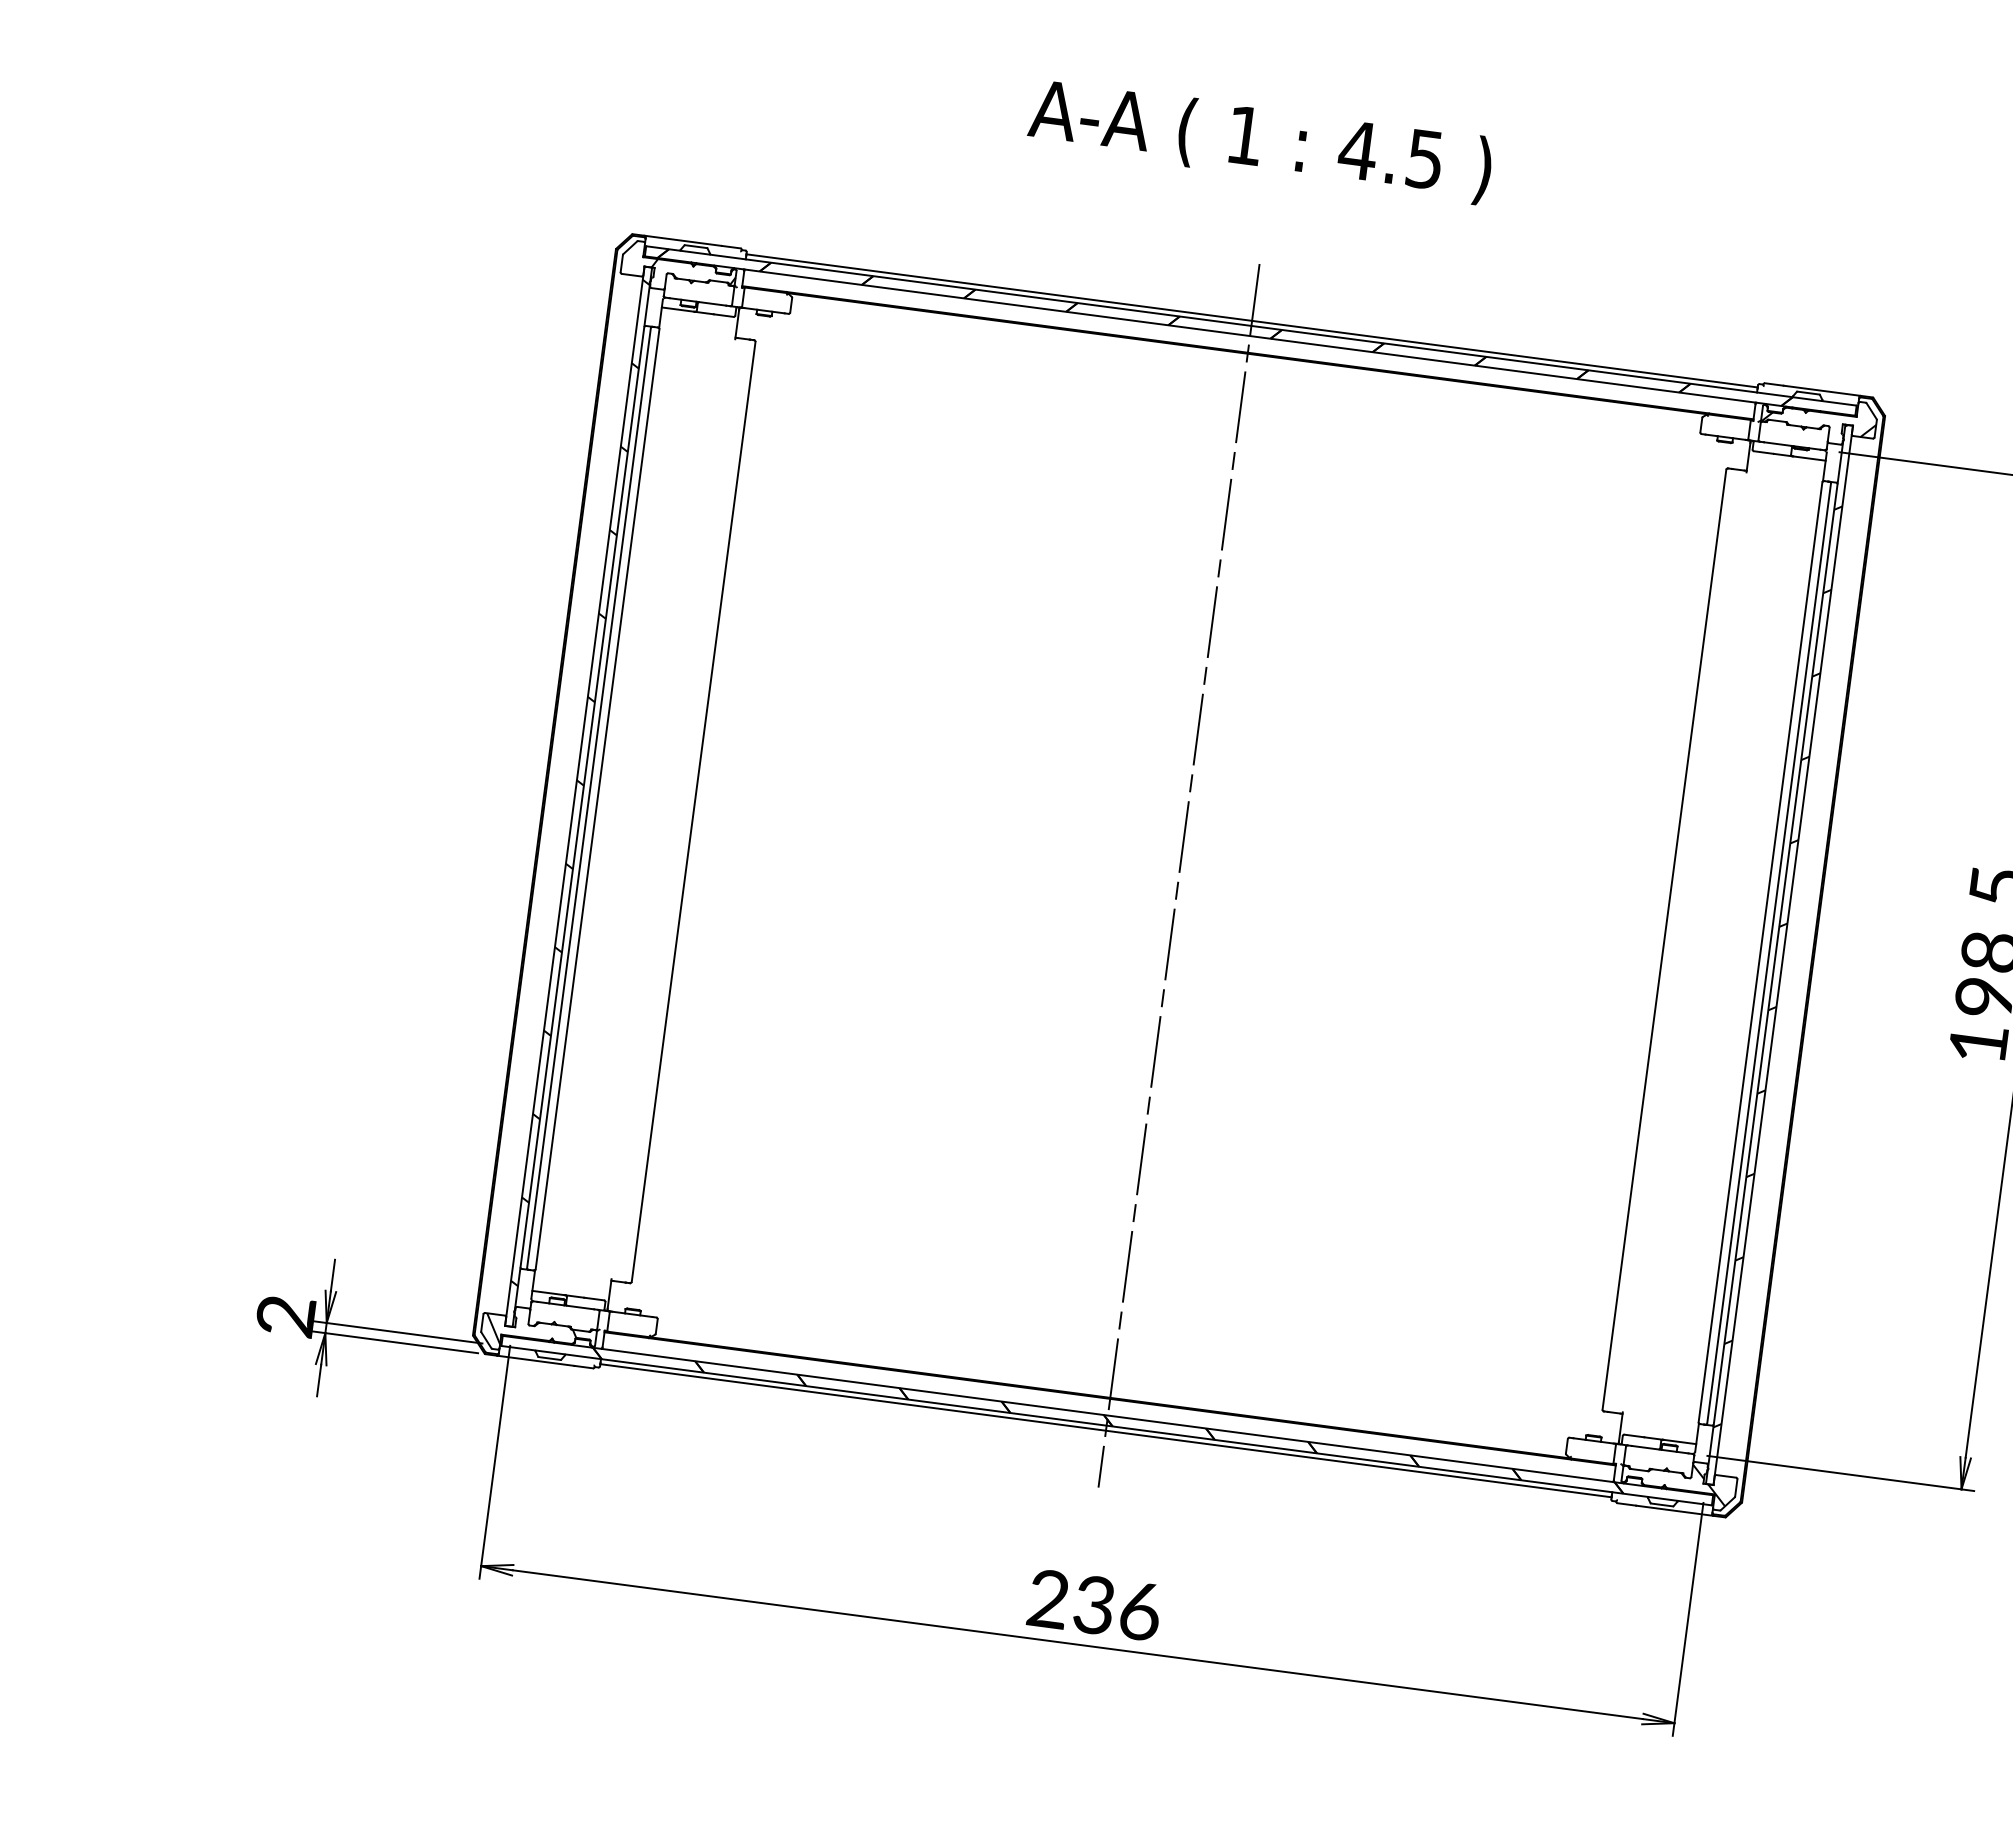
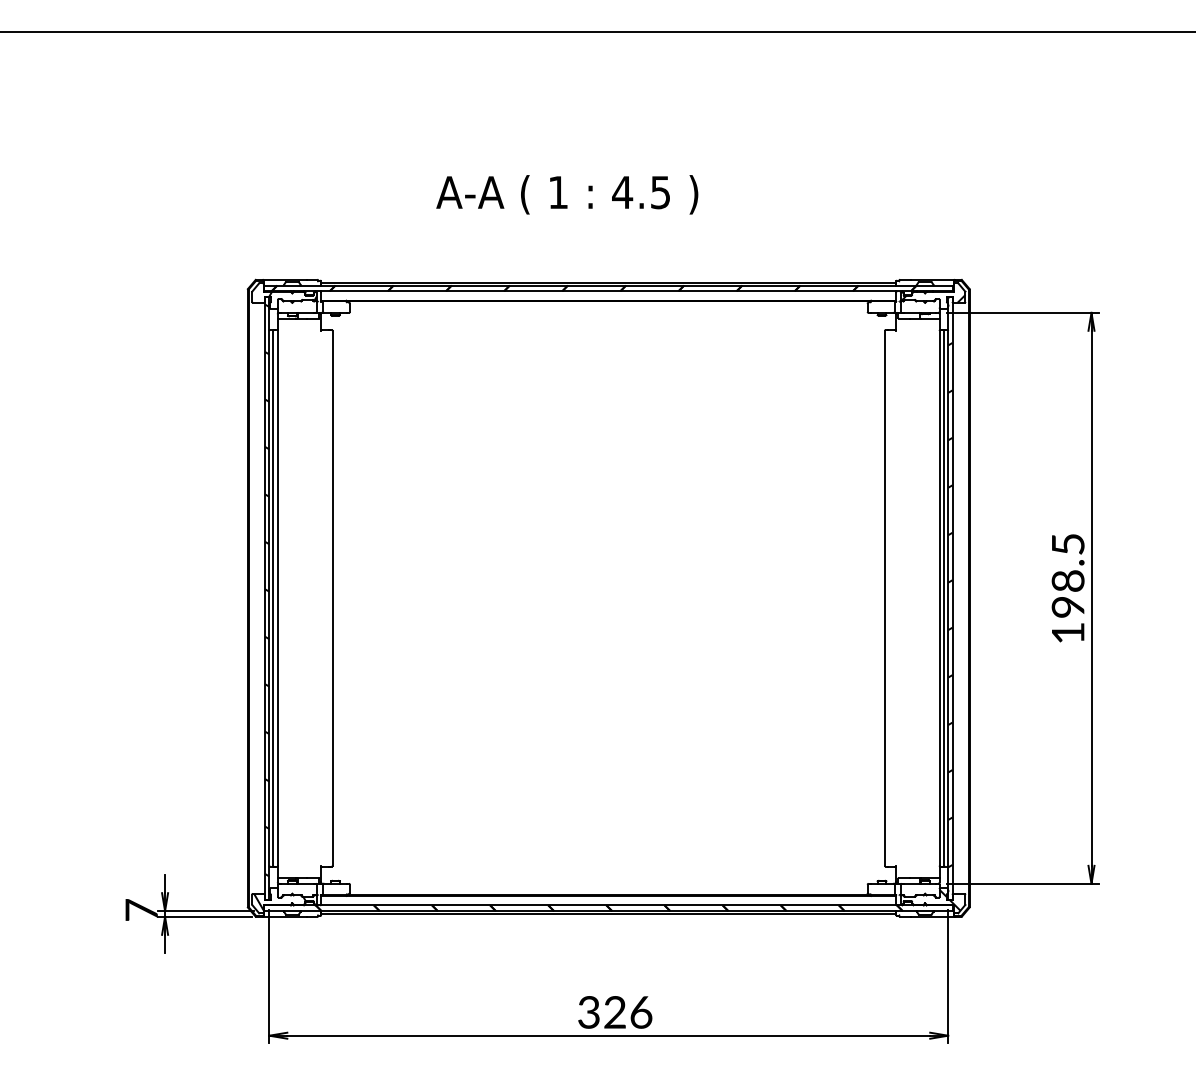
text: (1260, 141) -> (567, 194), moved
line: (1178, 876) -> (608, 598), removed
text: (285, 1316) -> (141, 910), 2 -> 7
text: (1070, 1602) -> (601, 1012), 236 -> 326

